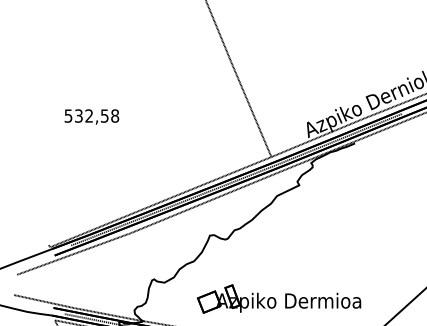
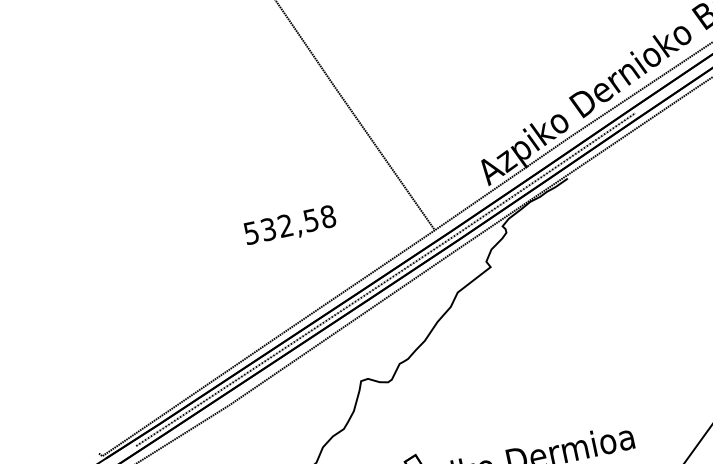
text: (91, 116) -> (289, 225), moved

